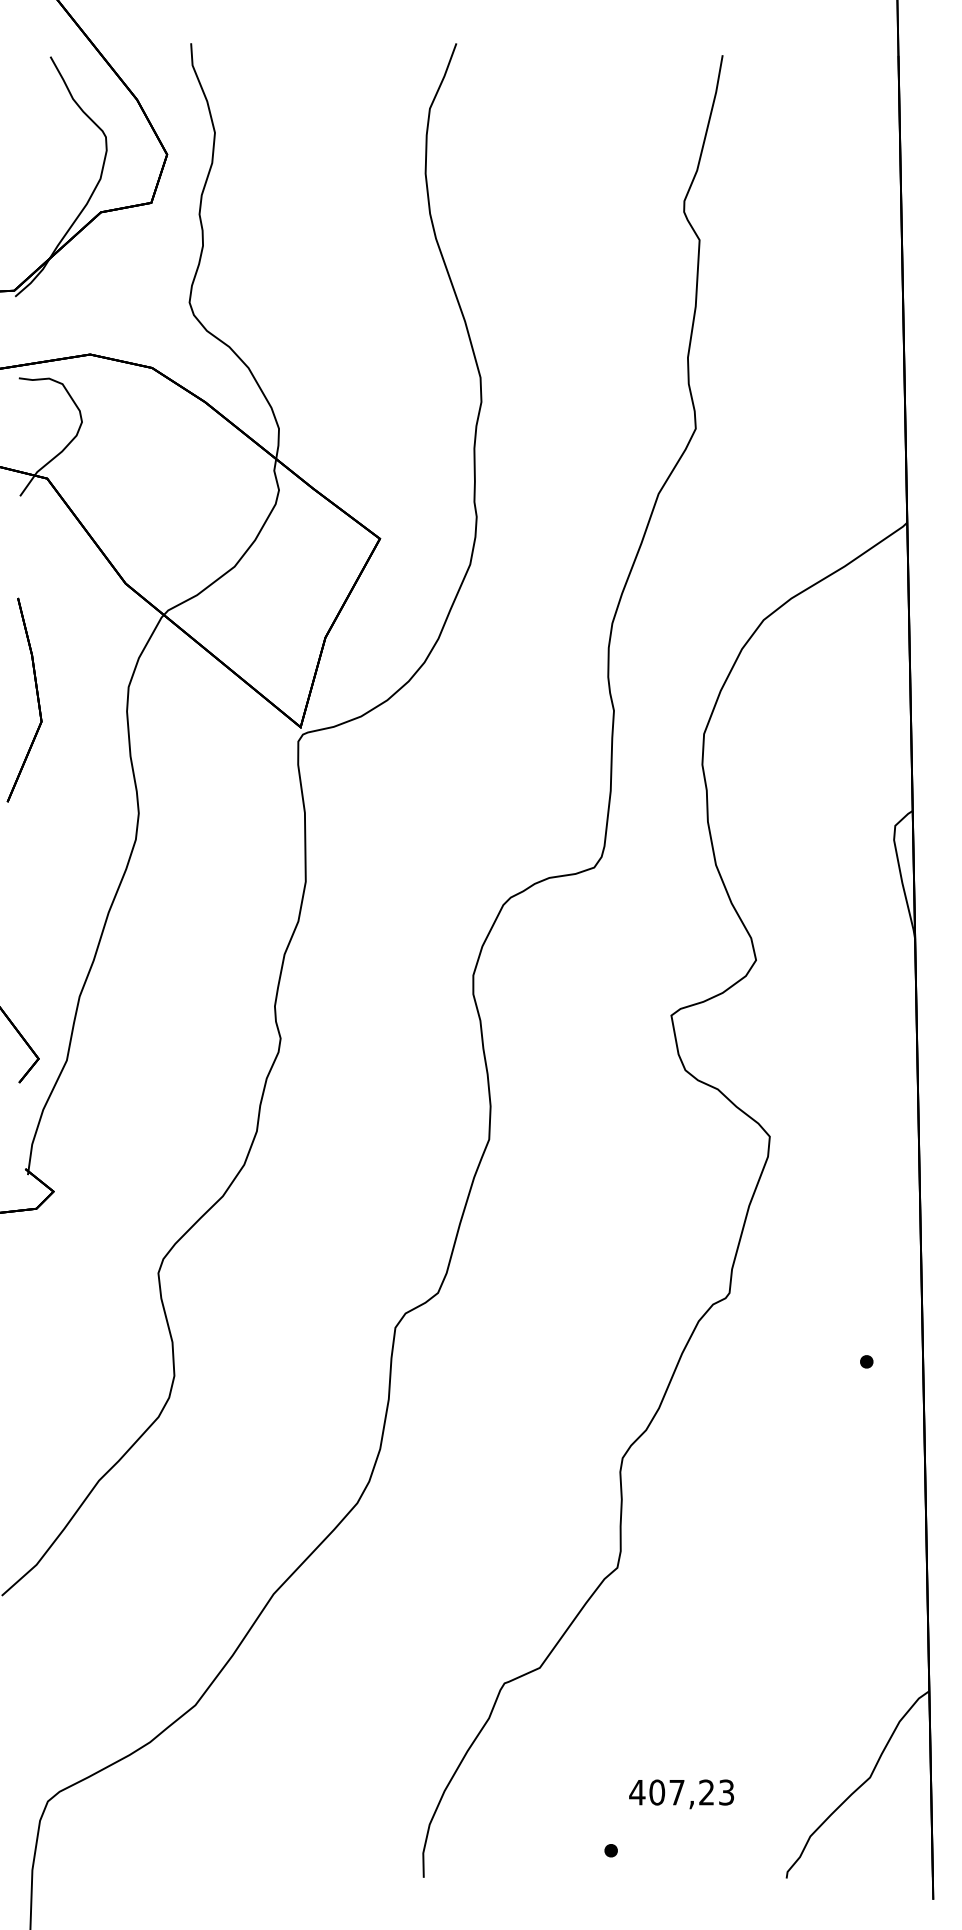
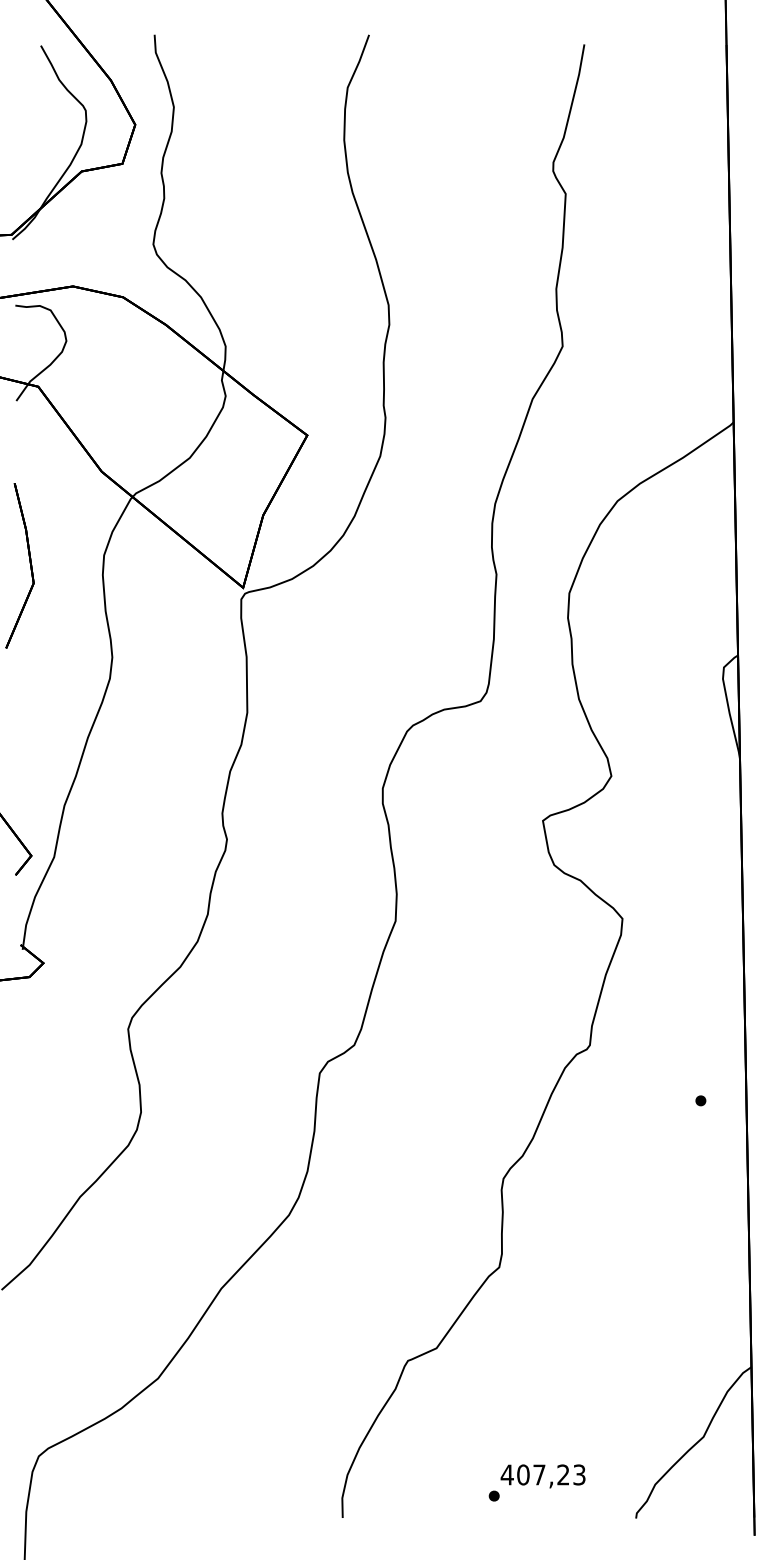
text: (681, 1794) -> (543, 1476), moved

